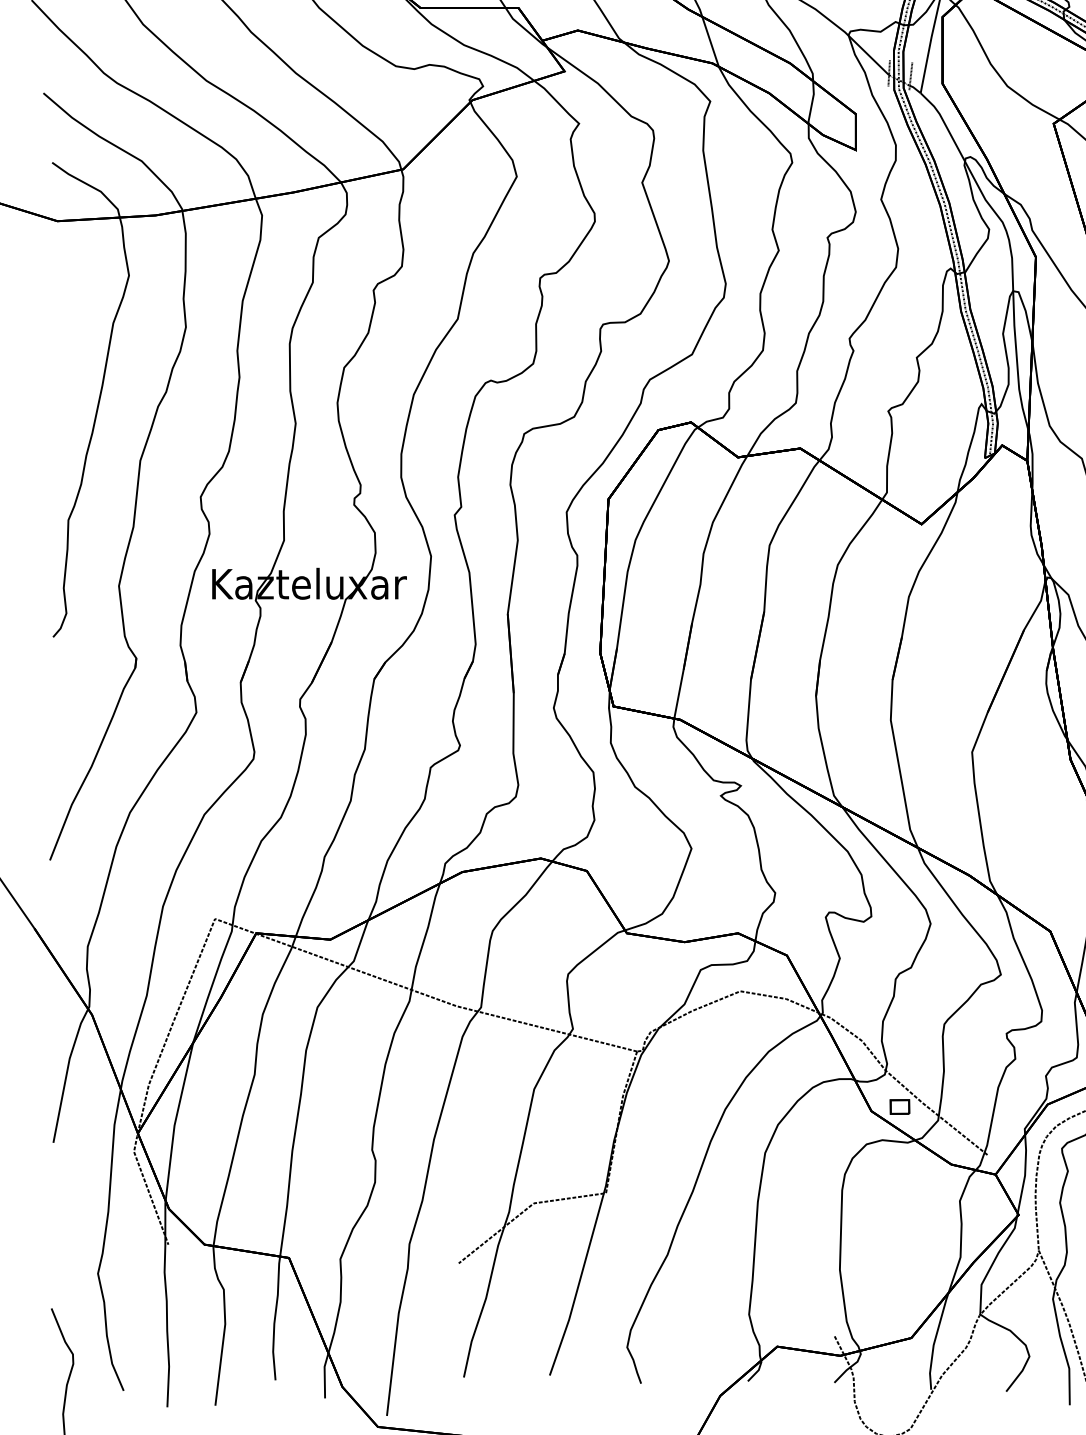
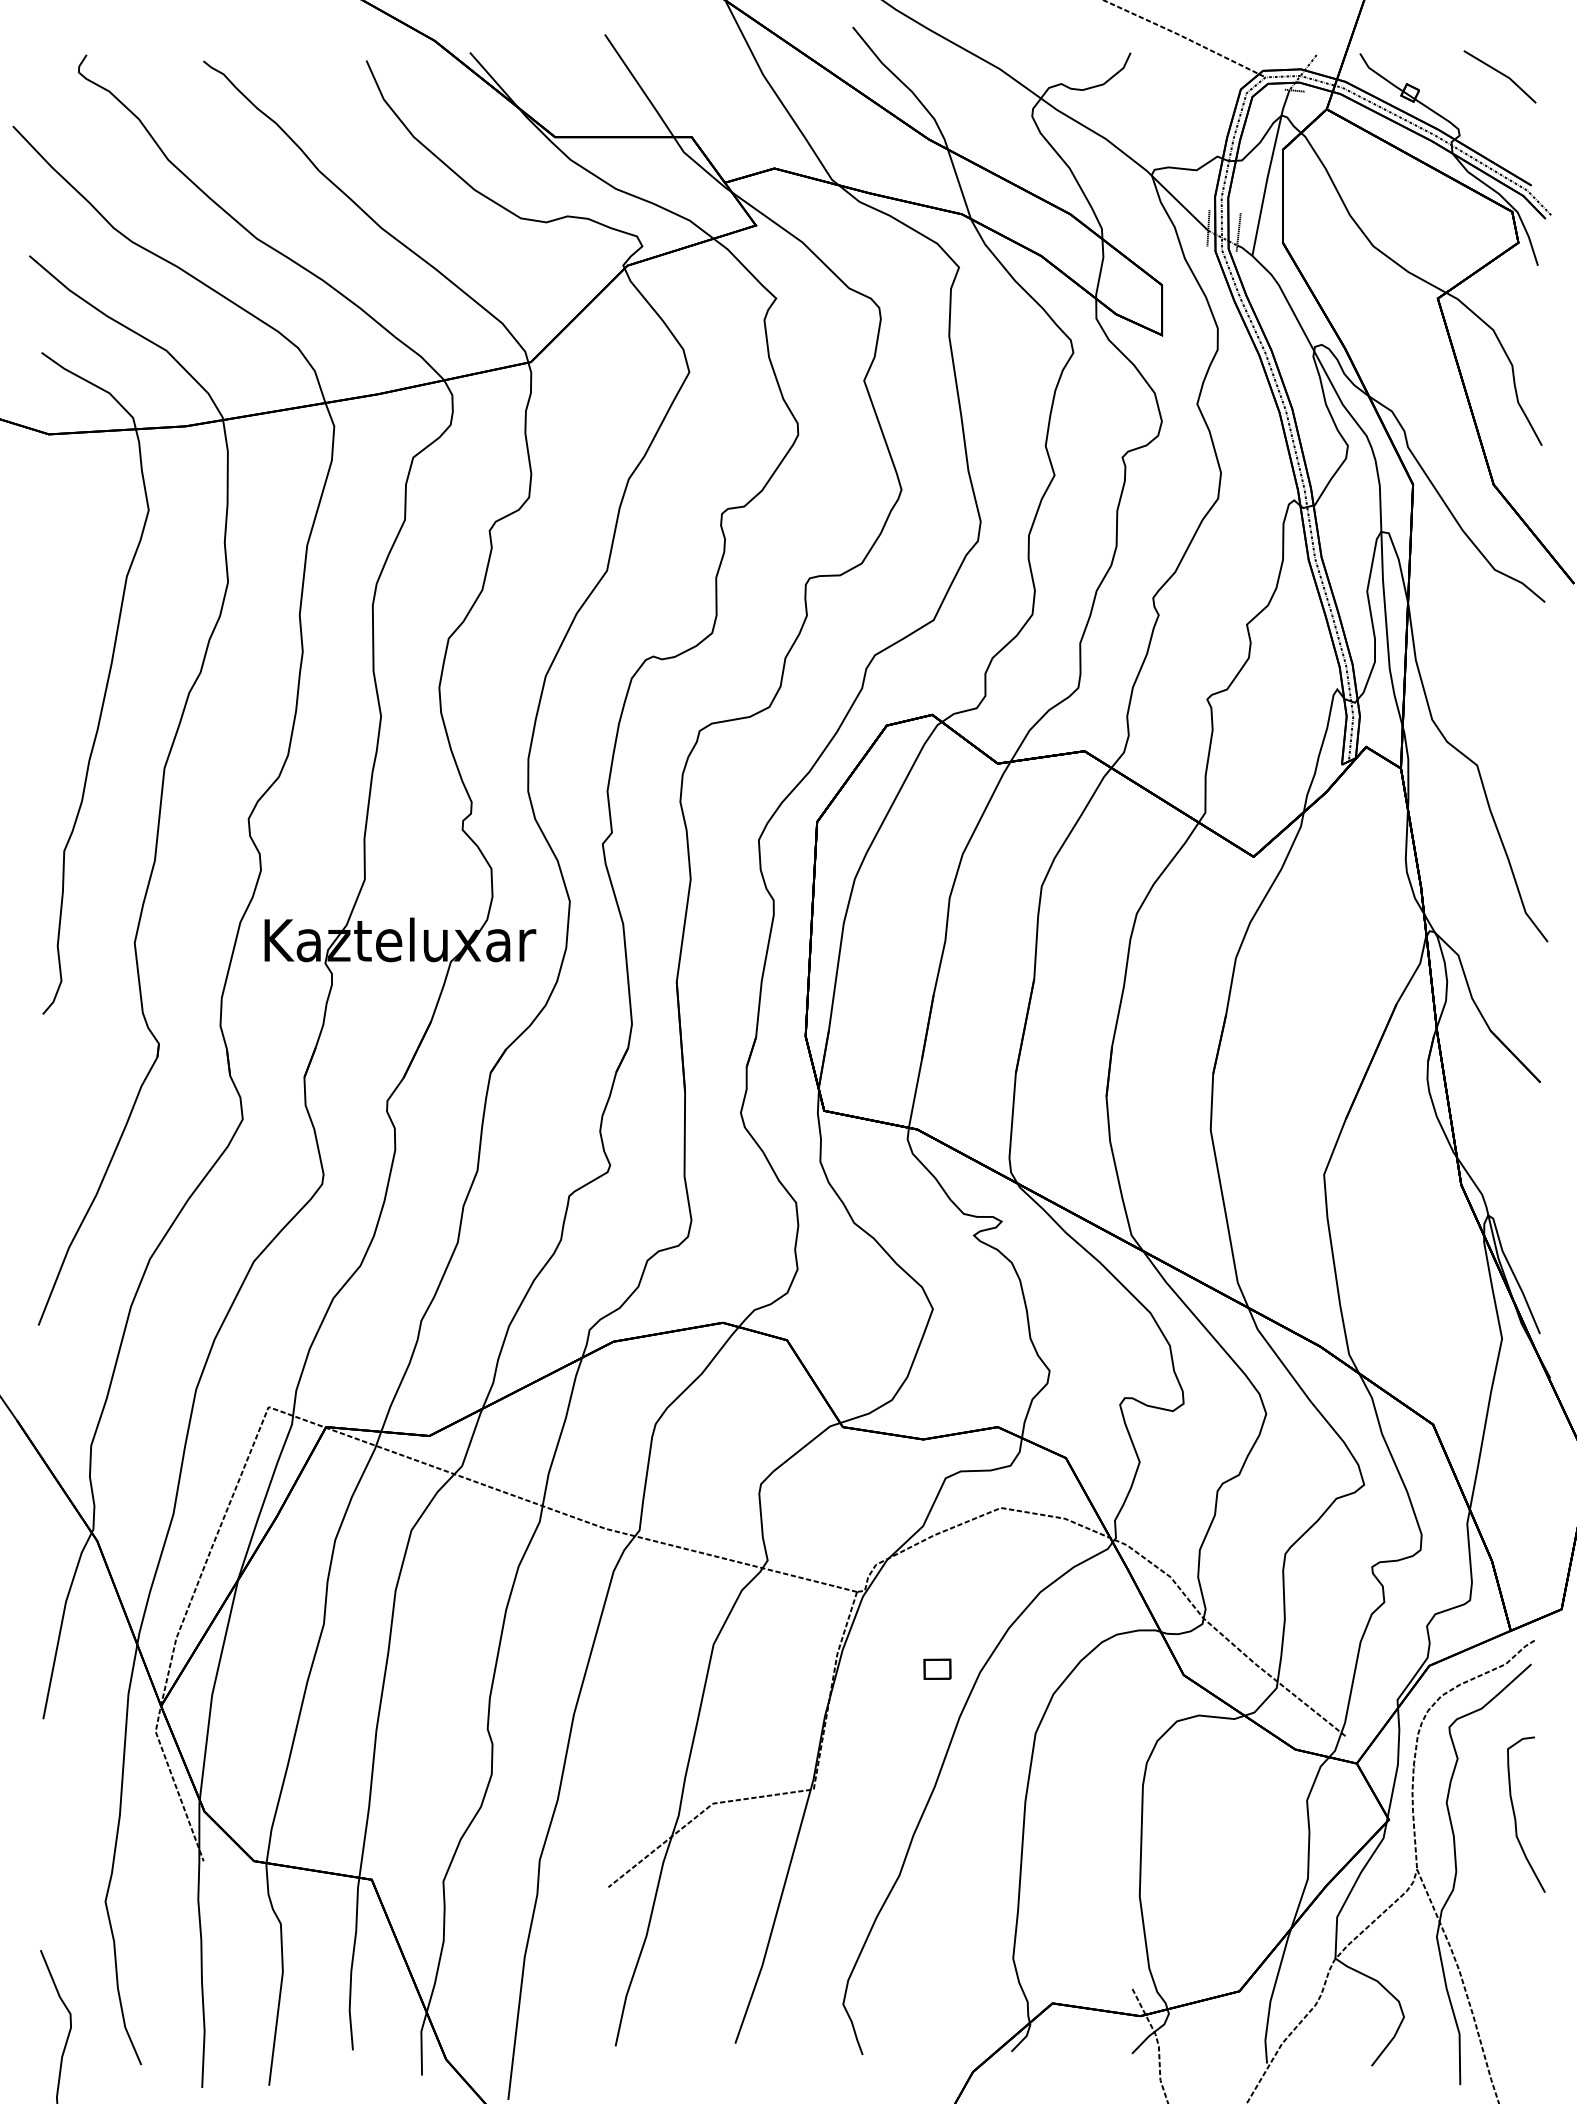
part: (899, 1106) -> (937, 1668), moved

